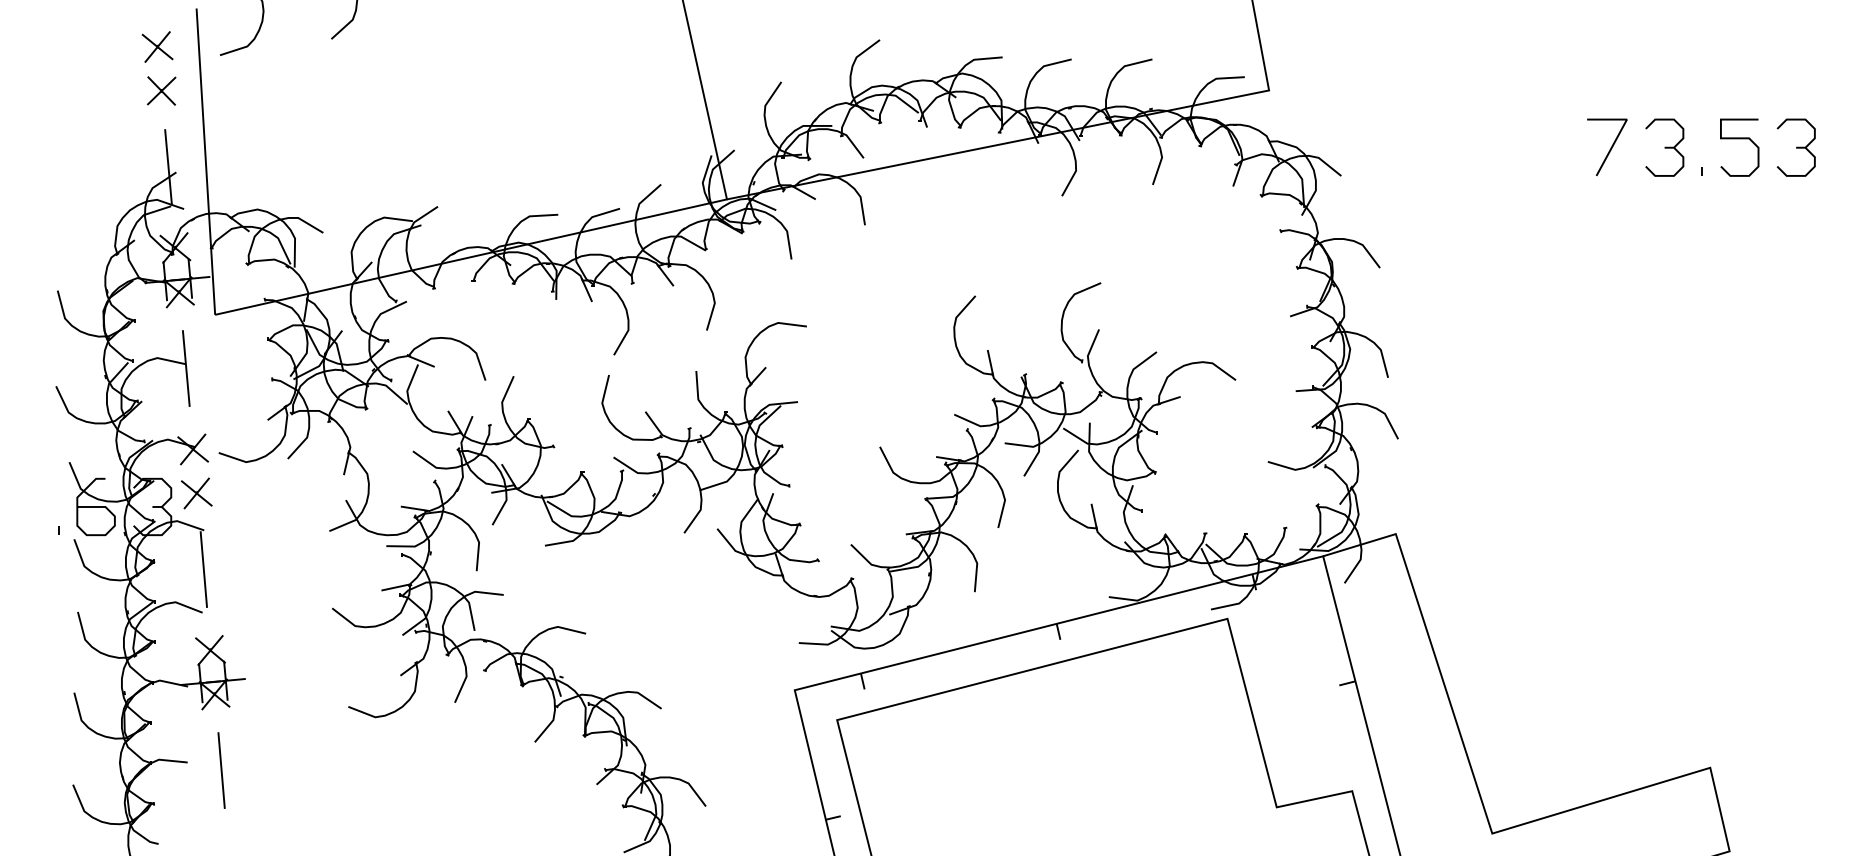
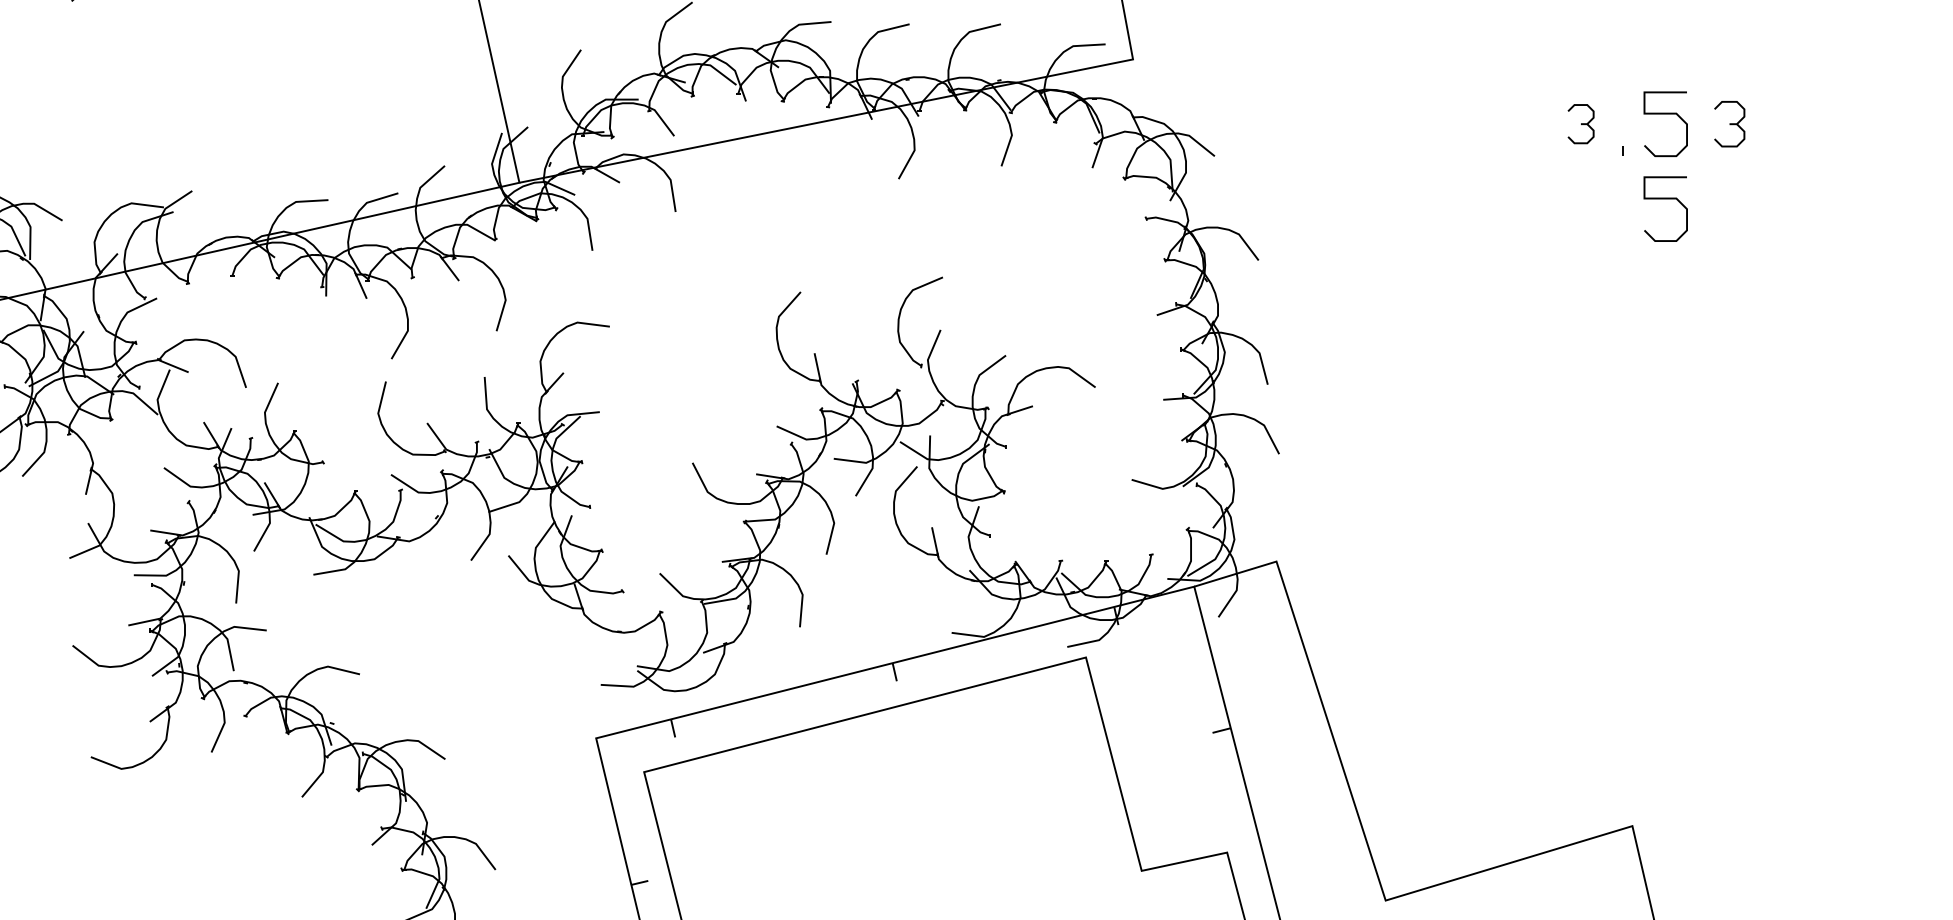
part: (1664, 147) -> (1580, 123), size x0.6
part: (1795, 147) -> (1728, 123), size x0.7
line: (1609, 149) -> (1518, 126), removed
curve: (1739, 214) -> (1665, 199), added

